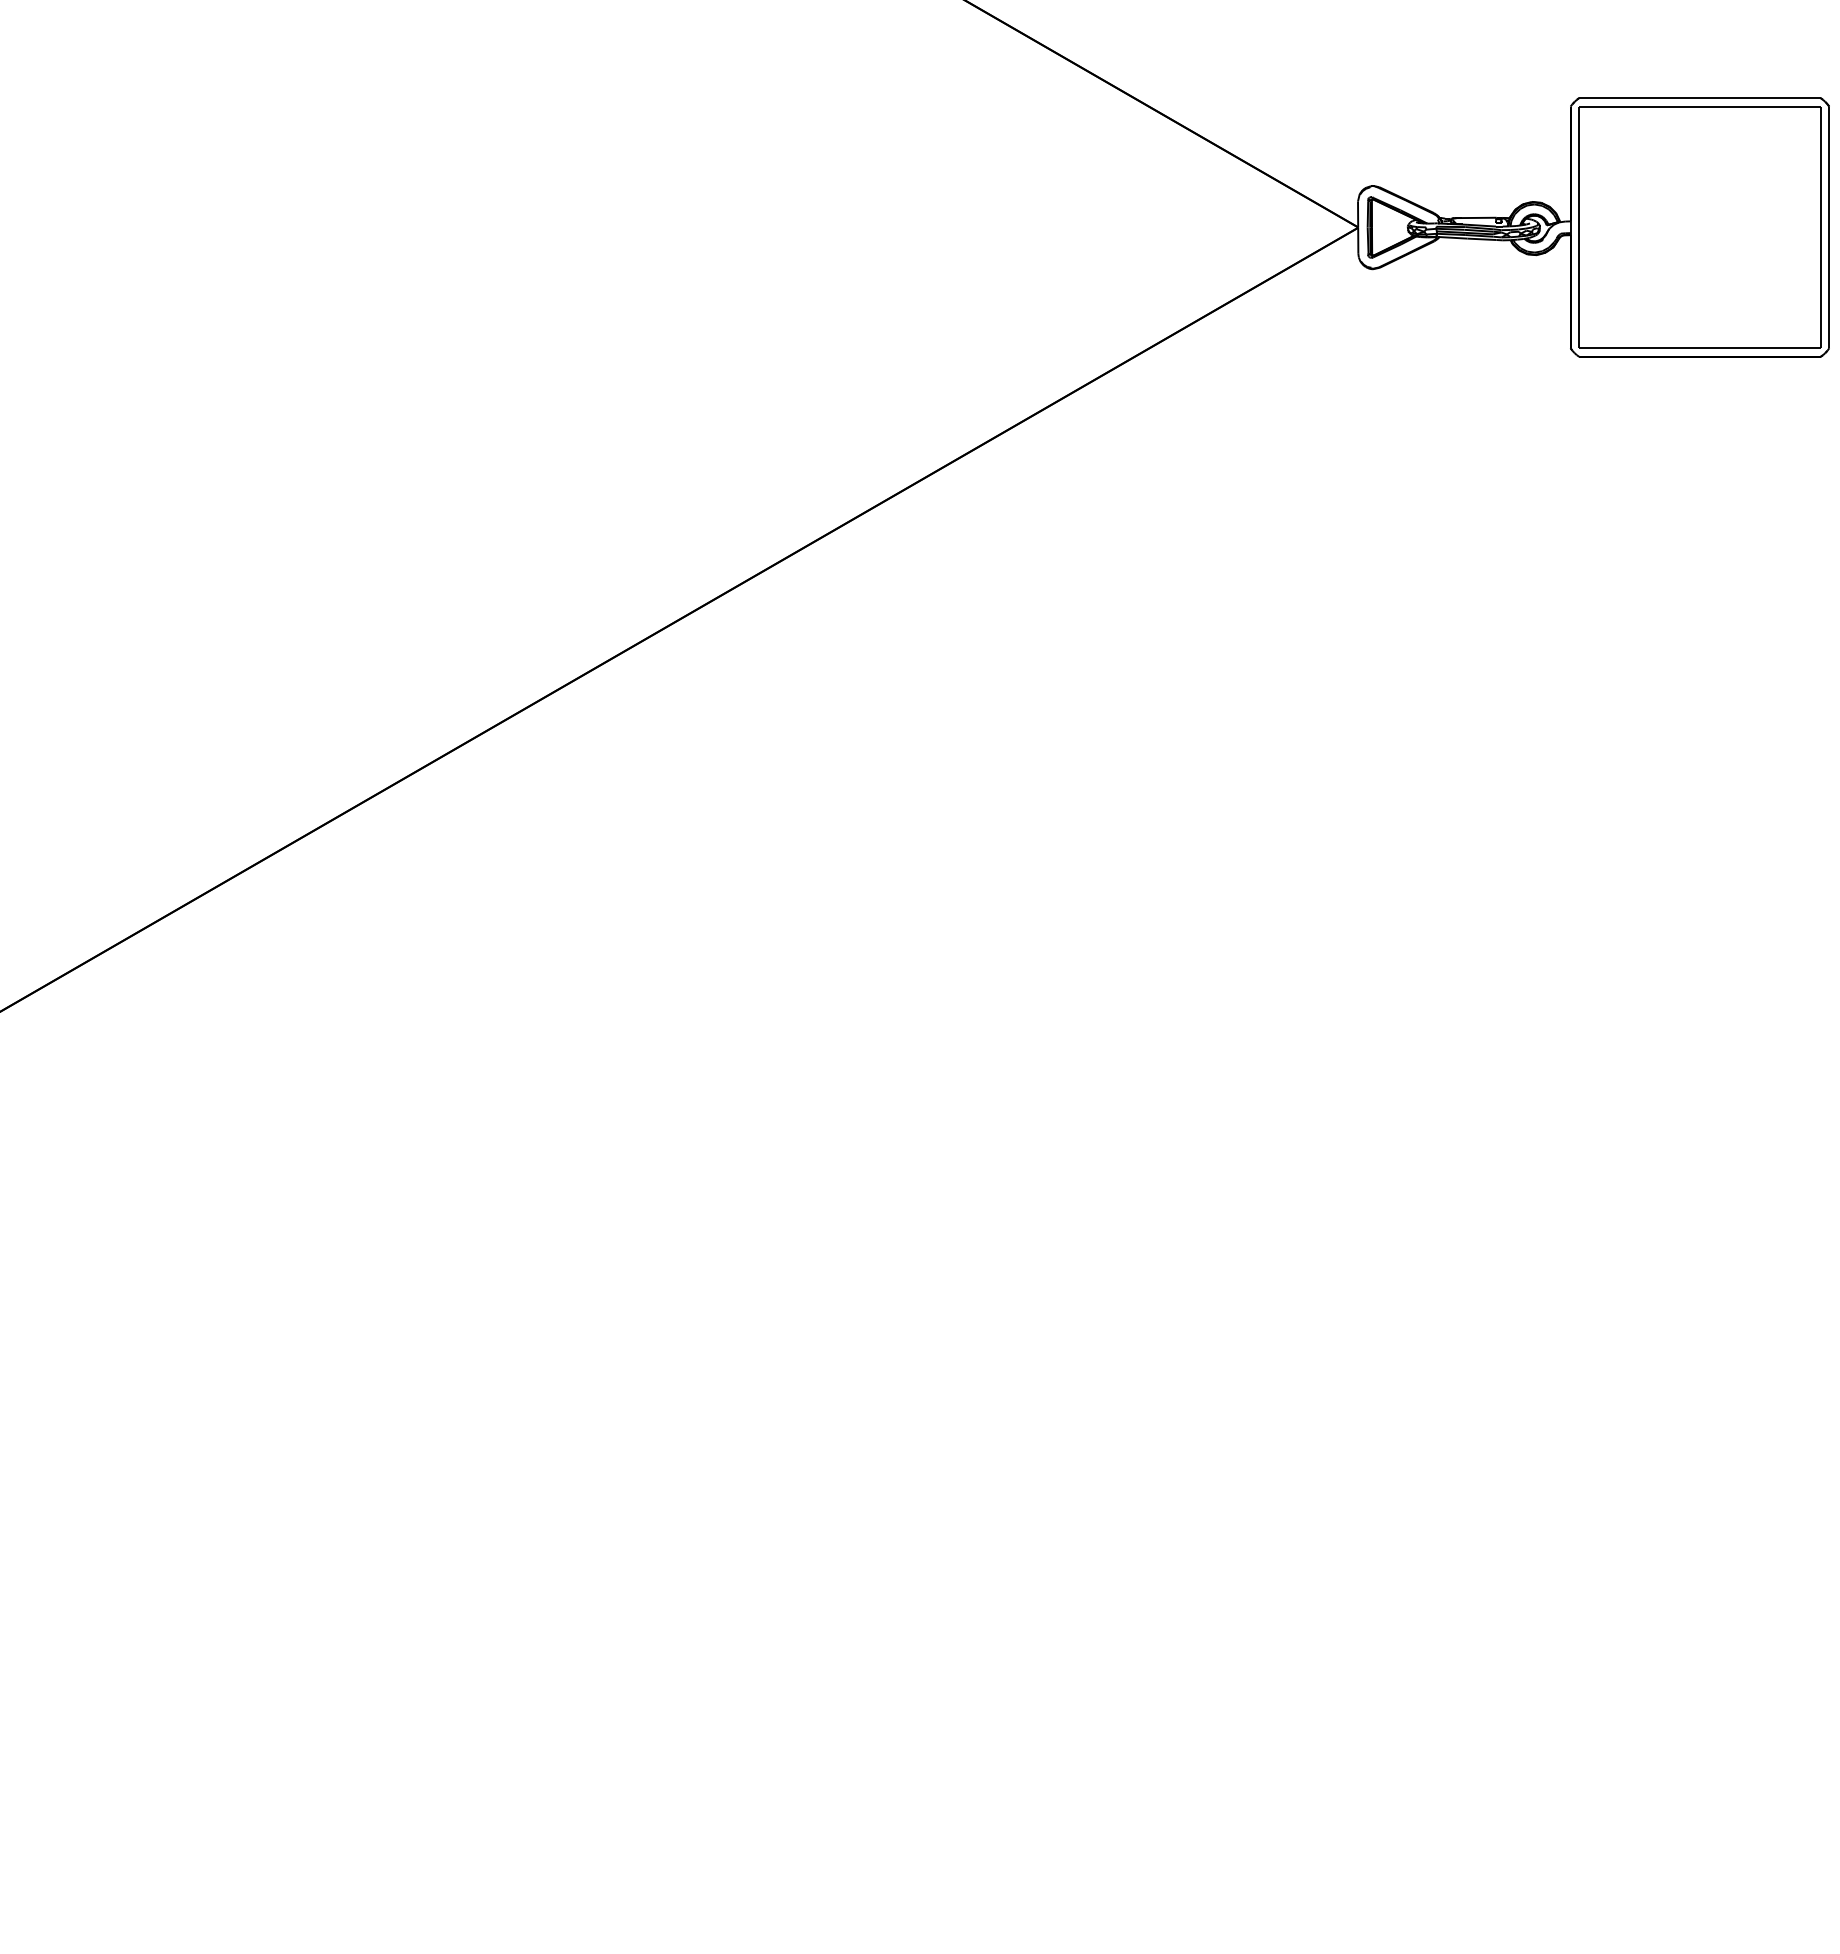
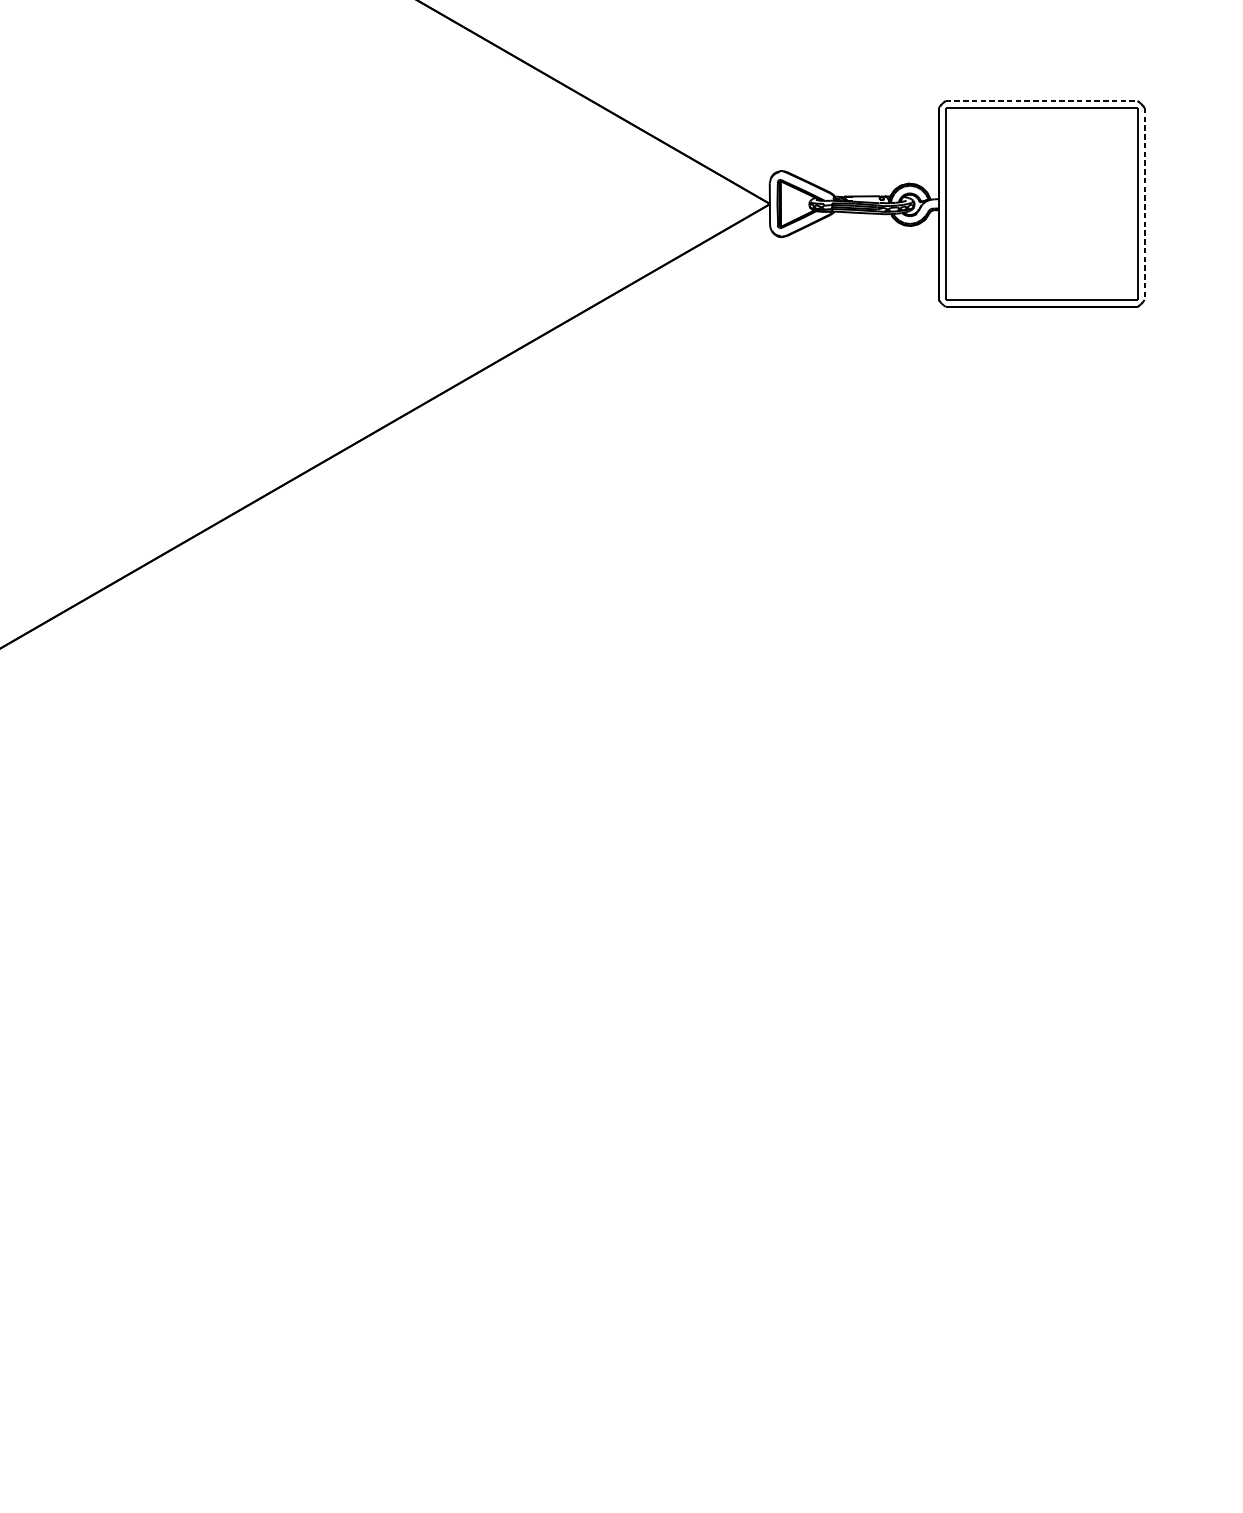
line: (1699, 98) -> (1041, 101), solid -> dashed
line: (1829, 227) -> (1144, 204), solid -> dashed

